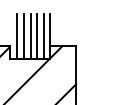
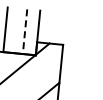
line: (23, 36) -> (11, 30), removed
line: (30, 36) -> (18, 30), removed
line: (43, 36) -> (31, 32), removed
line: (37, 37) -> (25, 32), solid -> dashed

